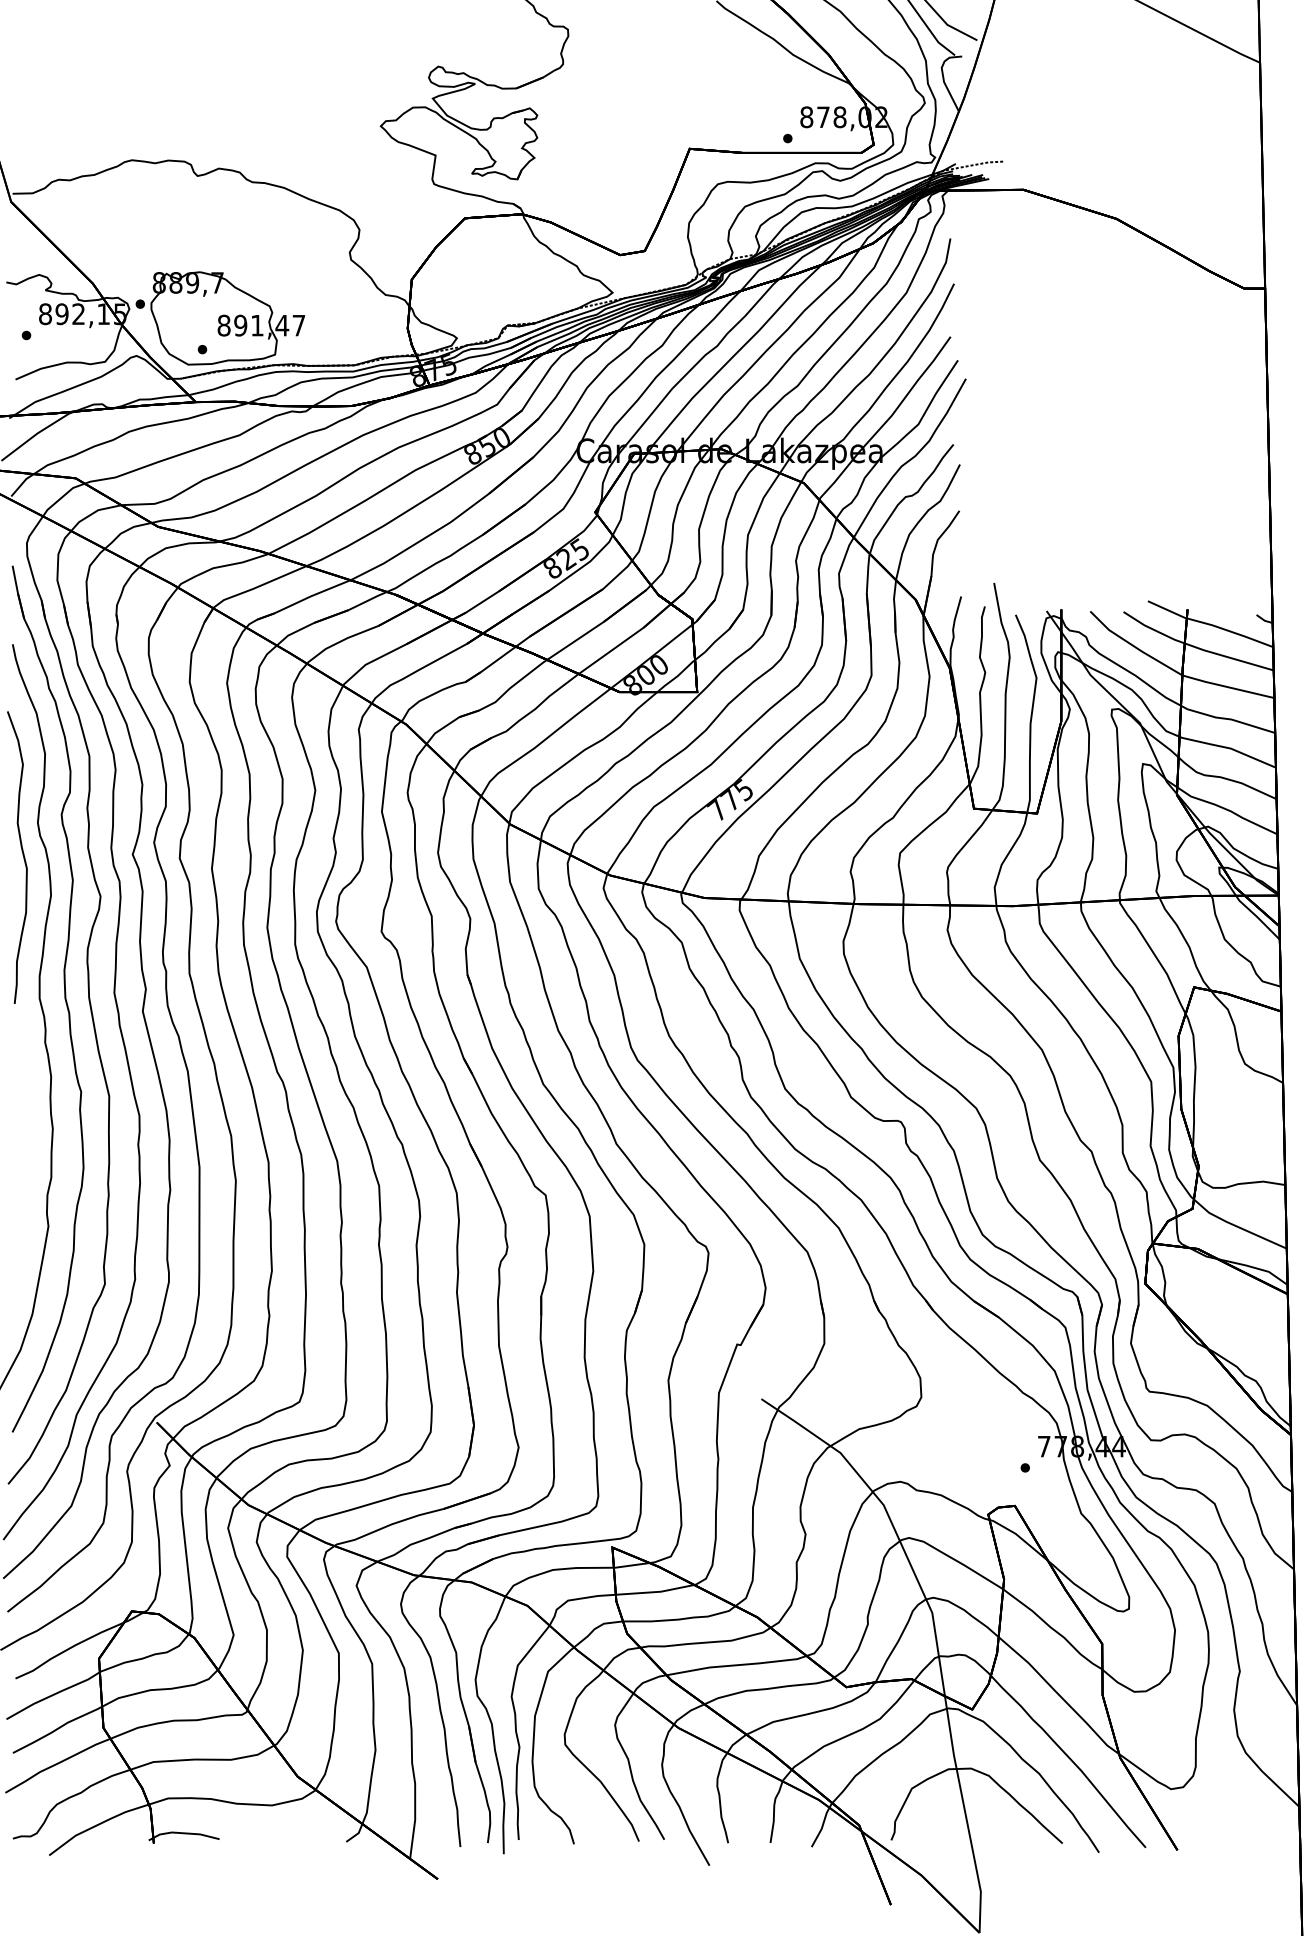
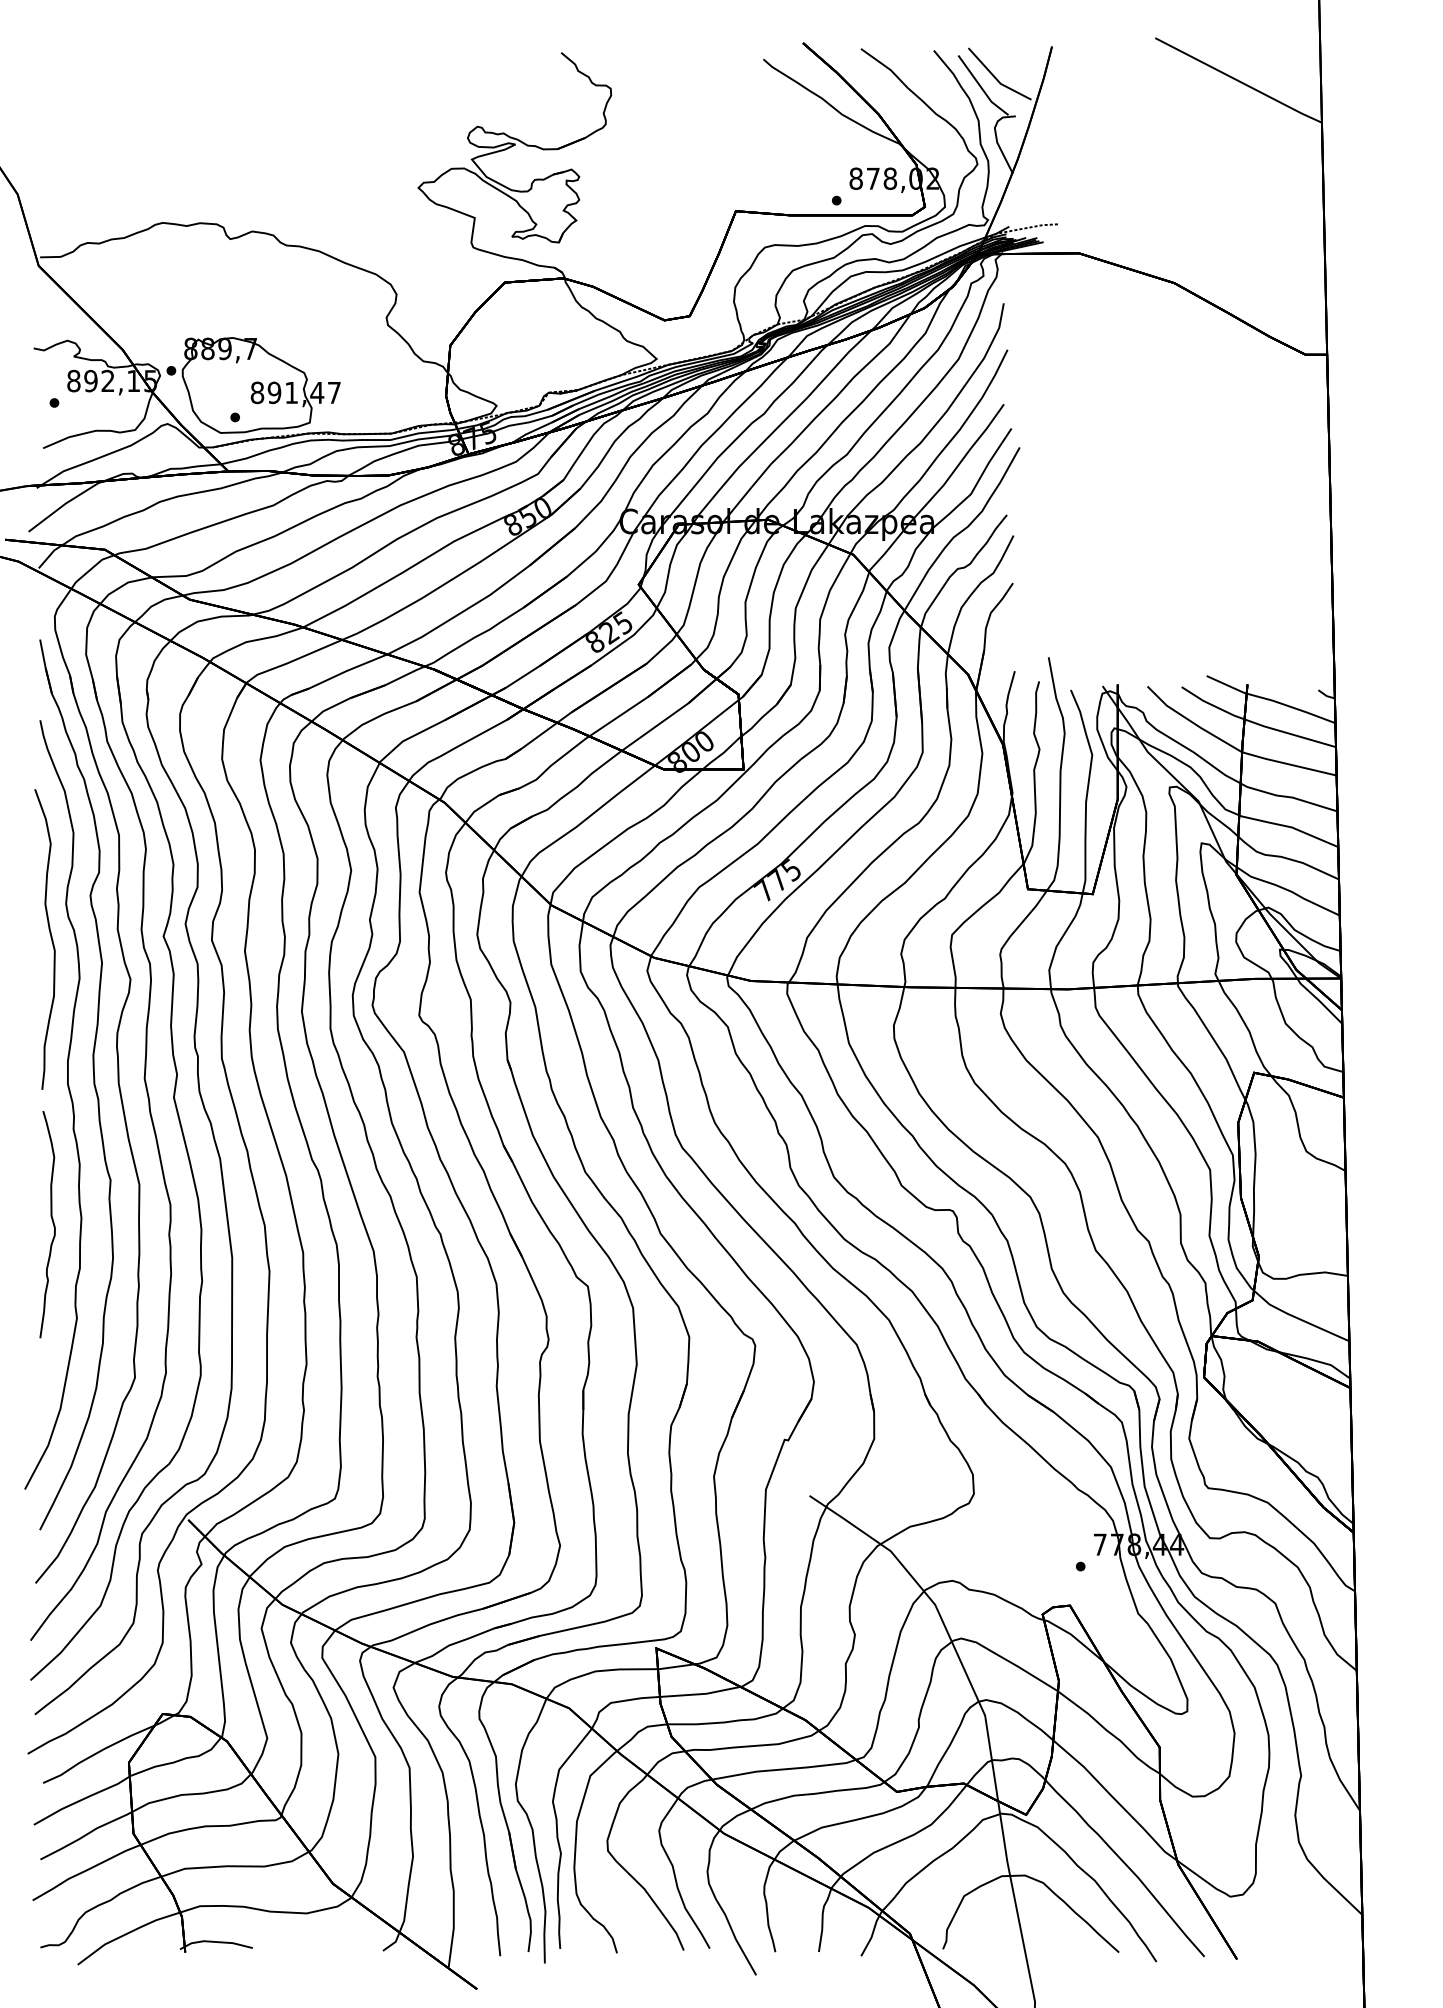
curve: (24, 1134) -> (52, 1223), added

